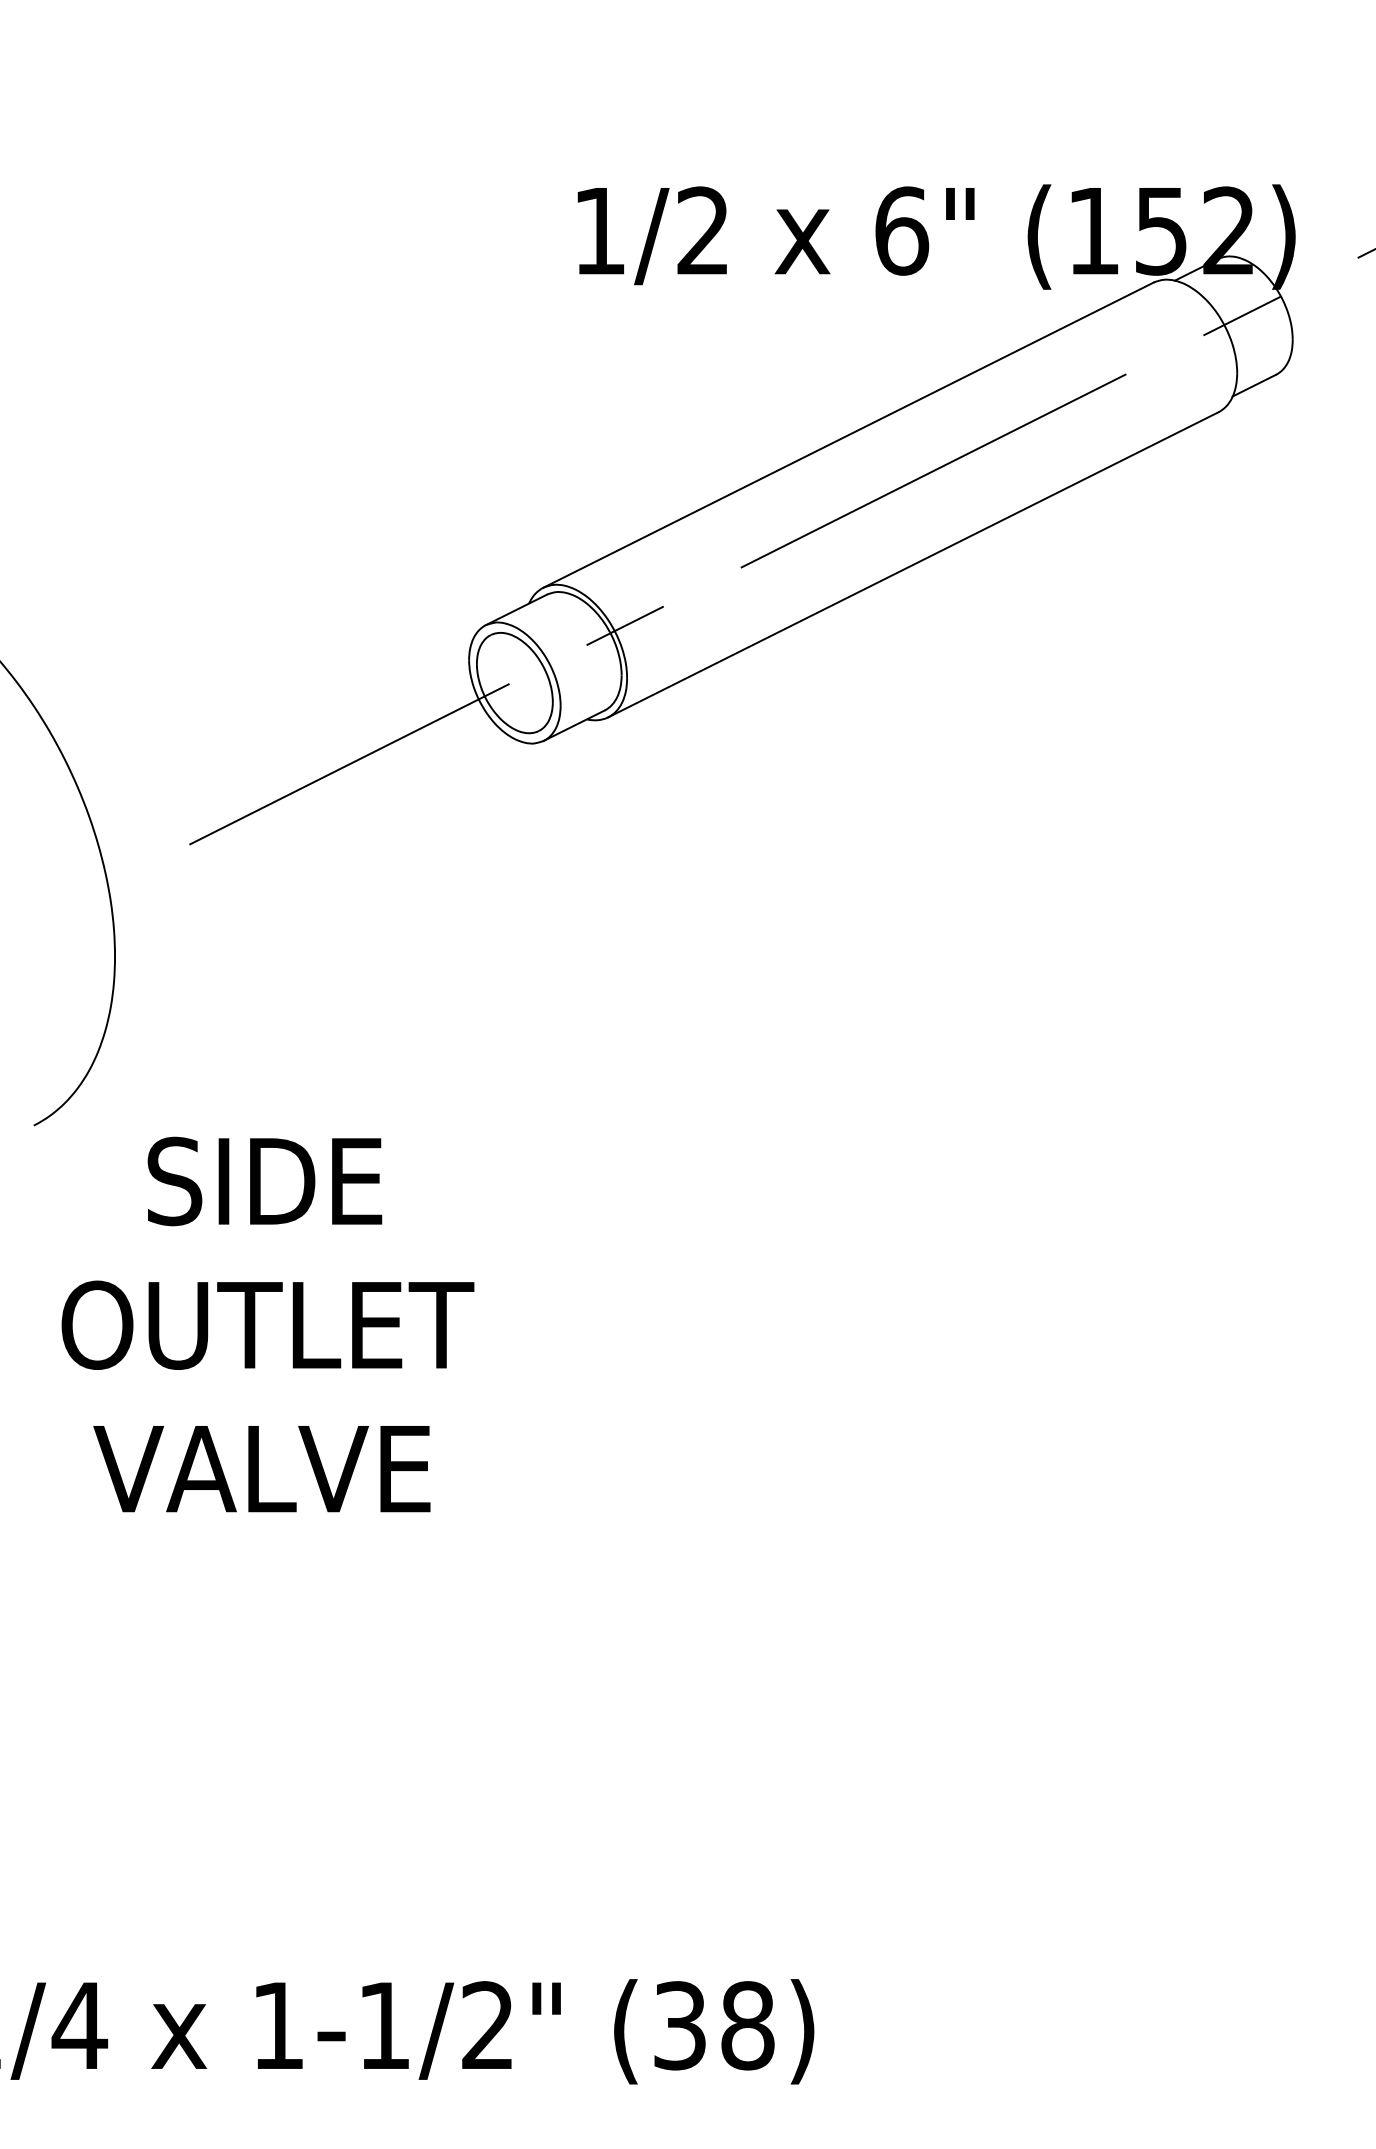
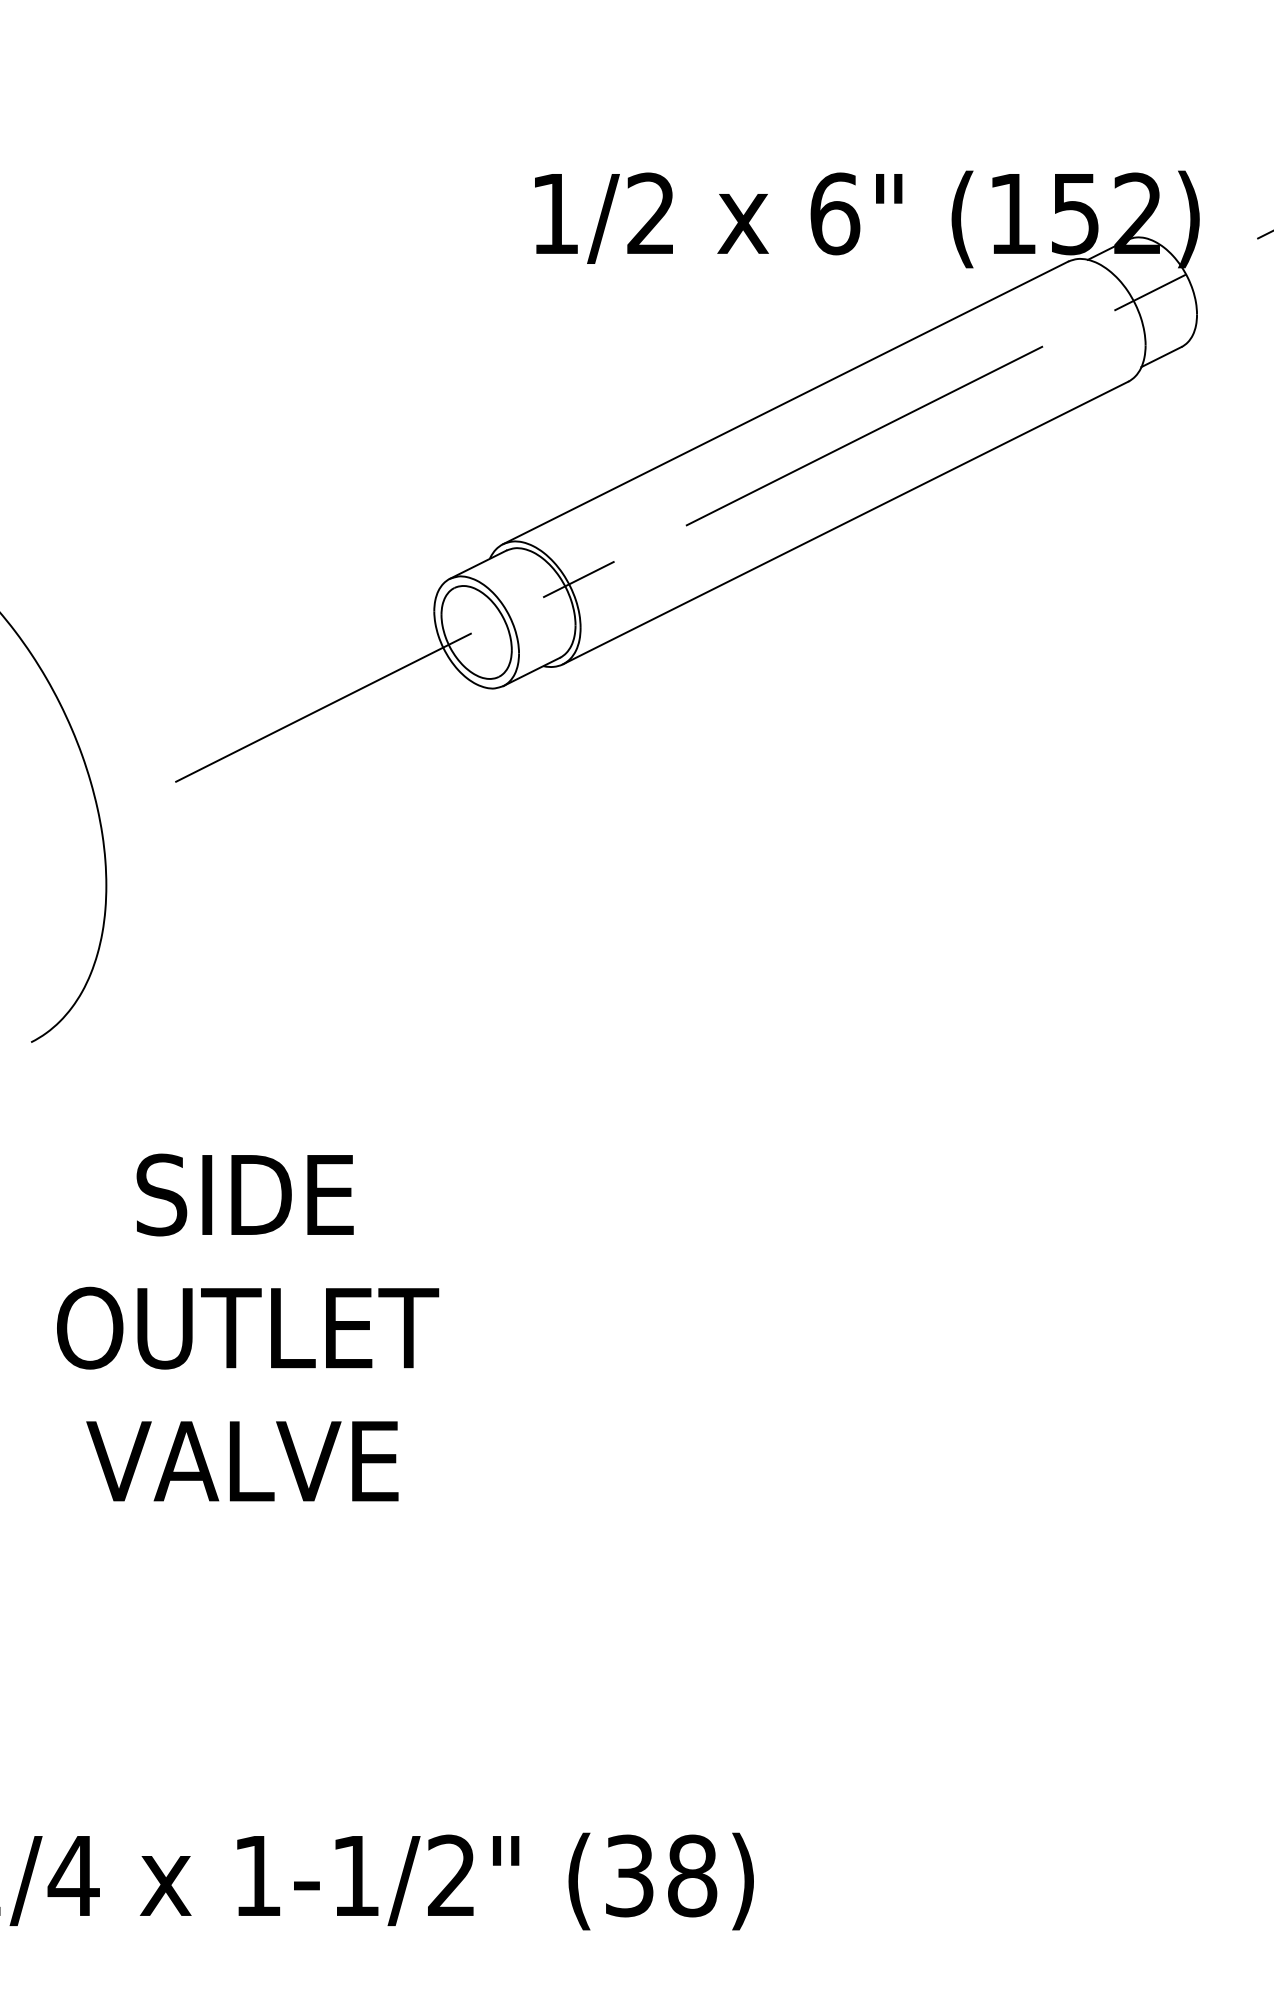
text: (267, 1324) -> (247, 1327), moved

